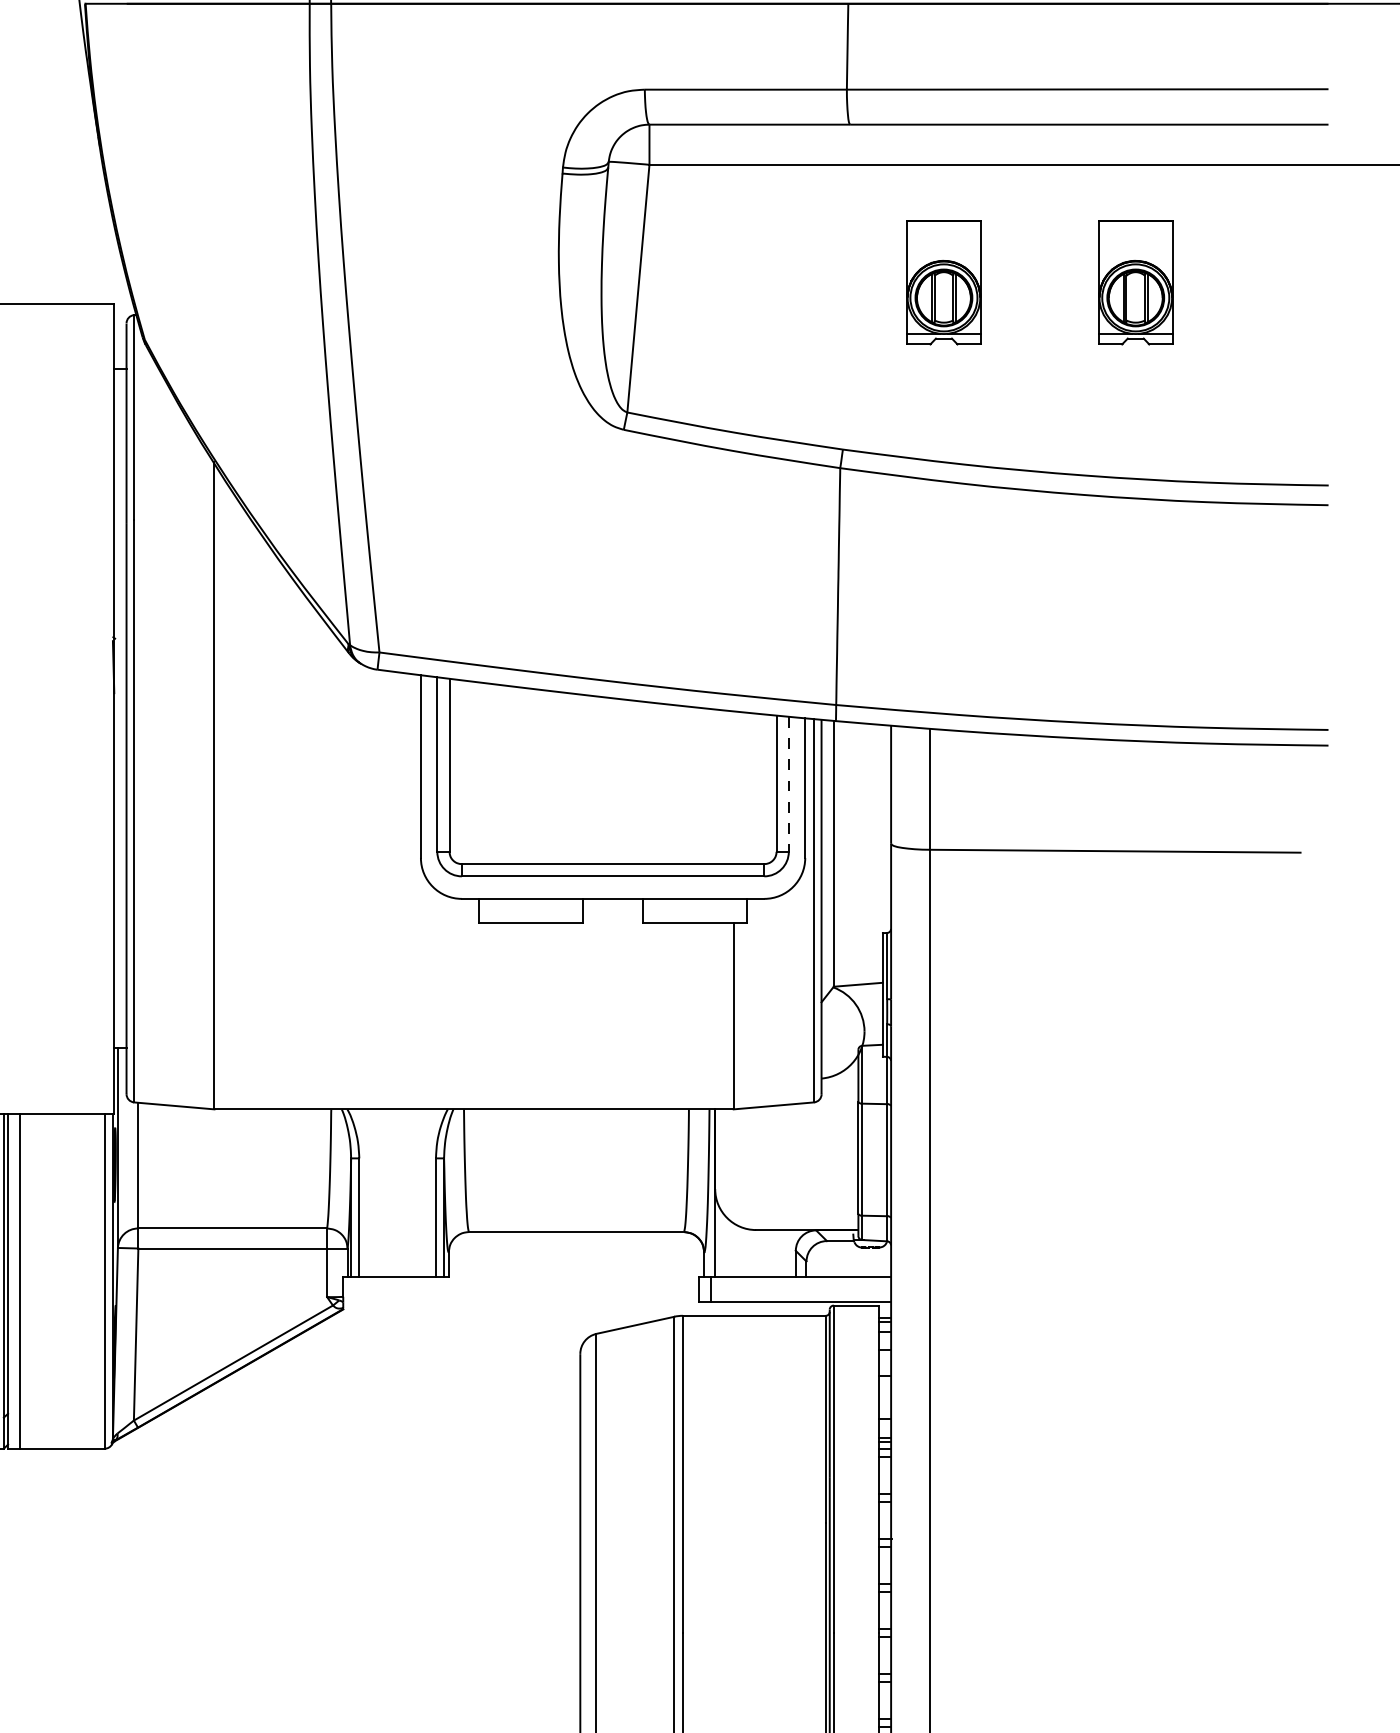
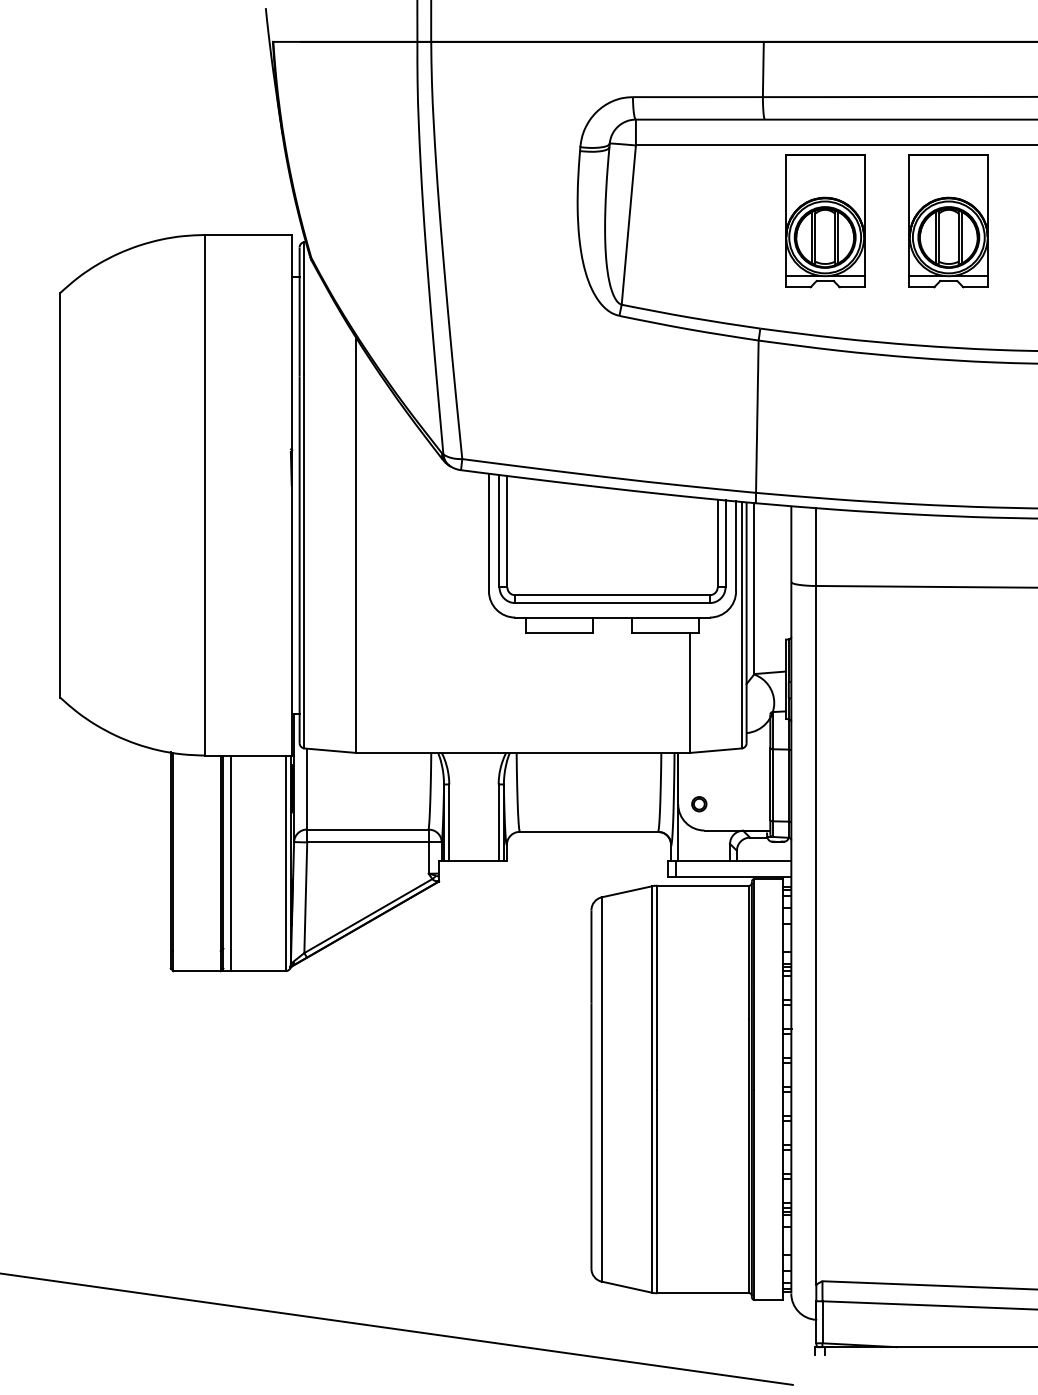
part: (944, 283) -> (825, 221), size x1.67
part: (1135, 283) -> (948, 221), size x1.67
line: (788, 785) -> (725, 544), dashed -> solid
part: (748, 1189) -> (699, 804), added

